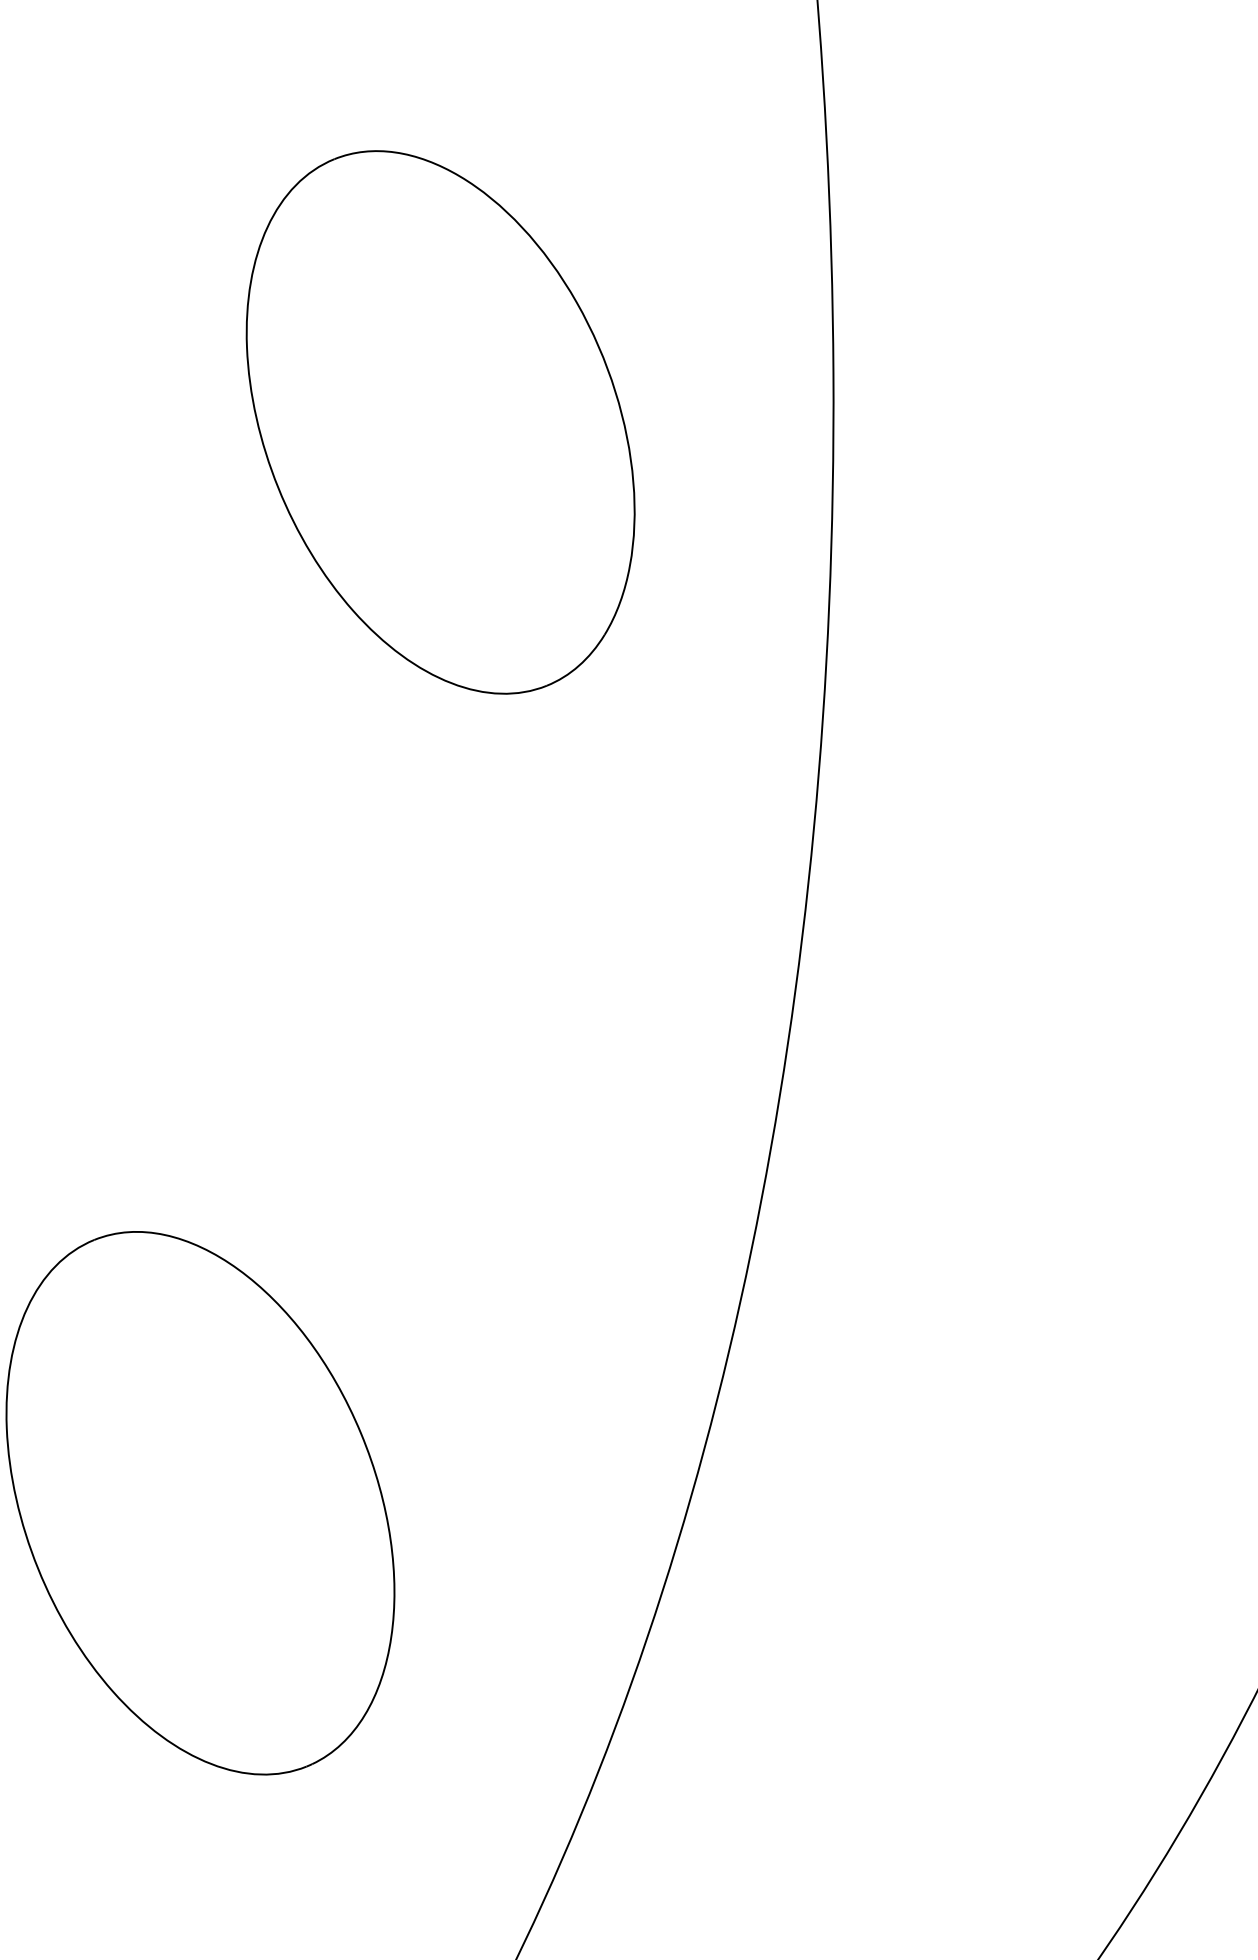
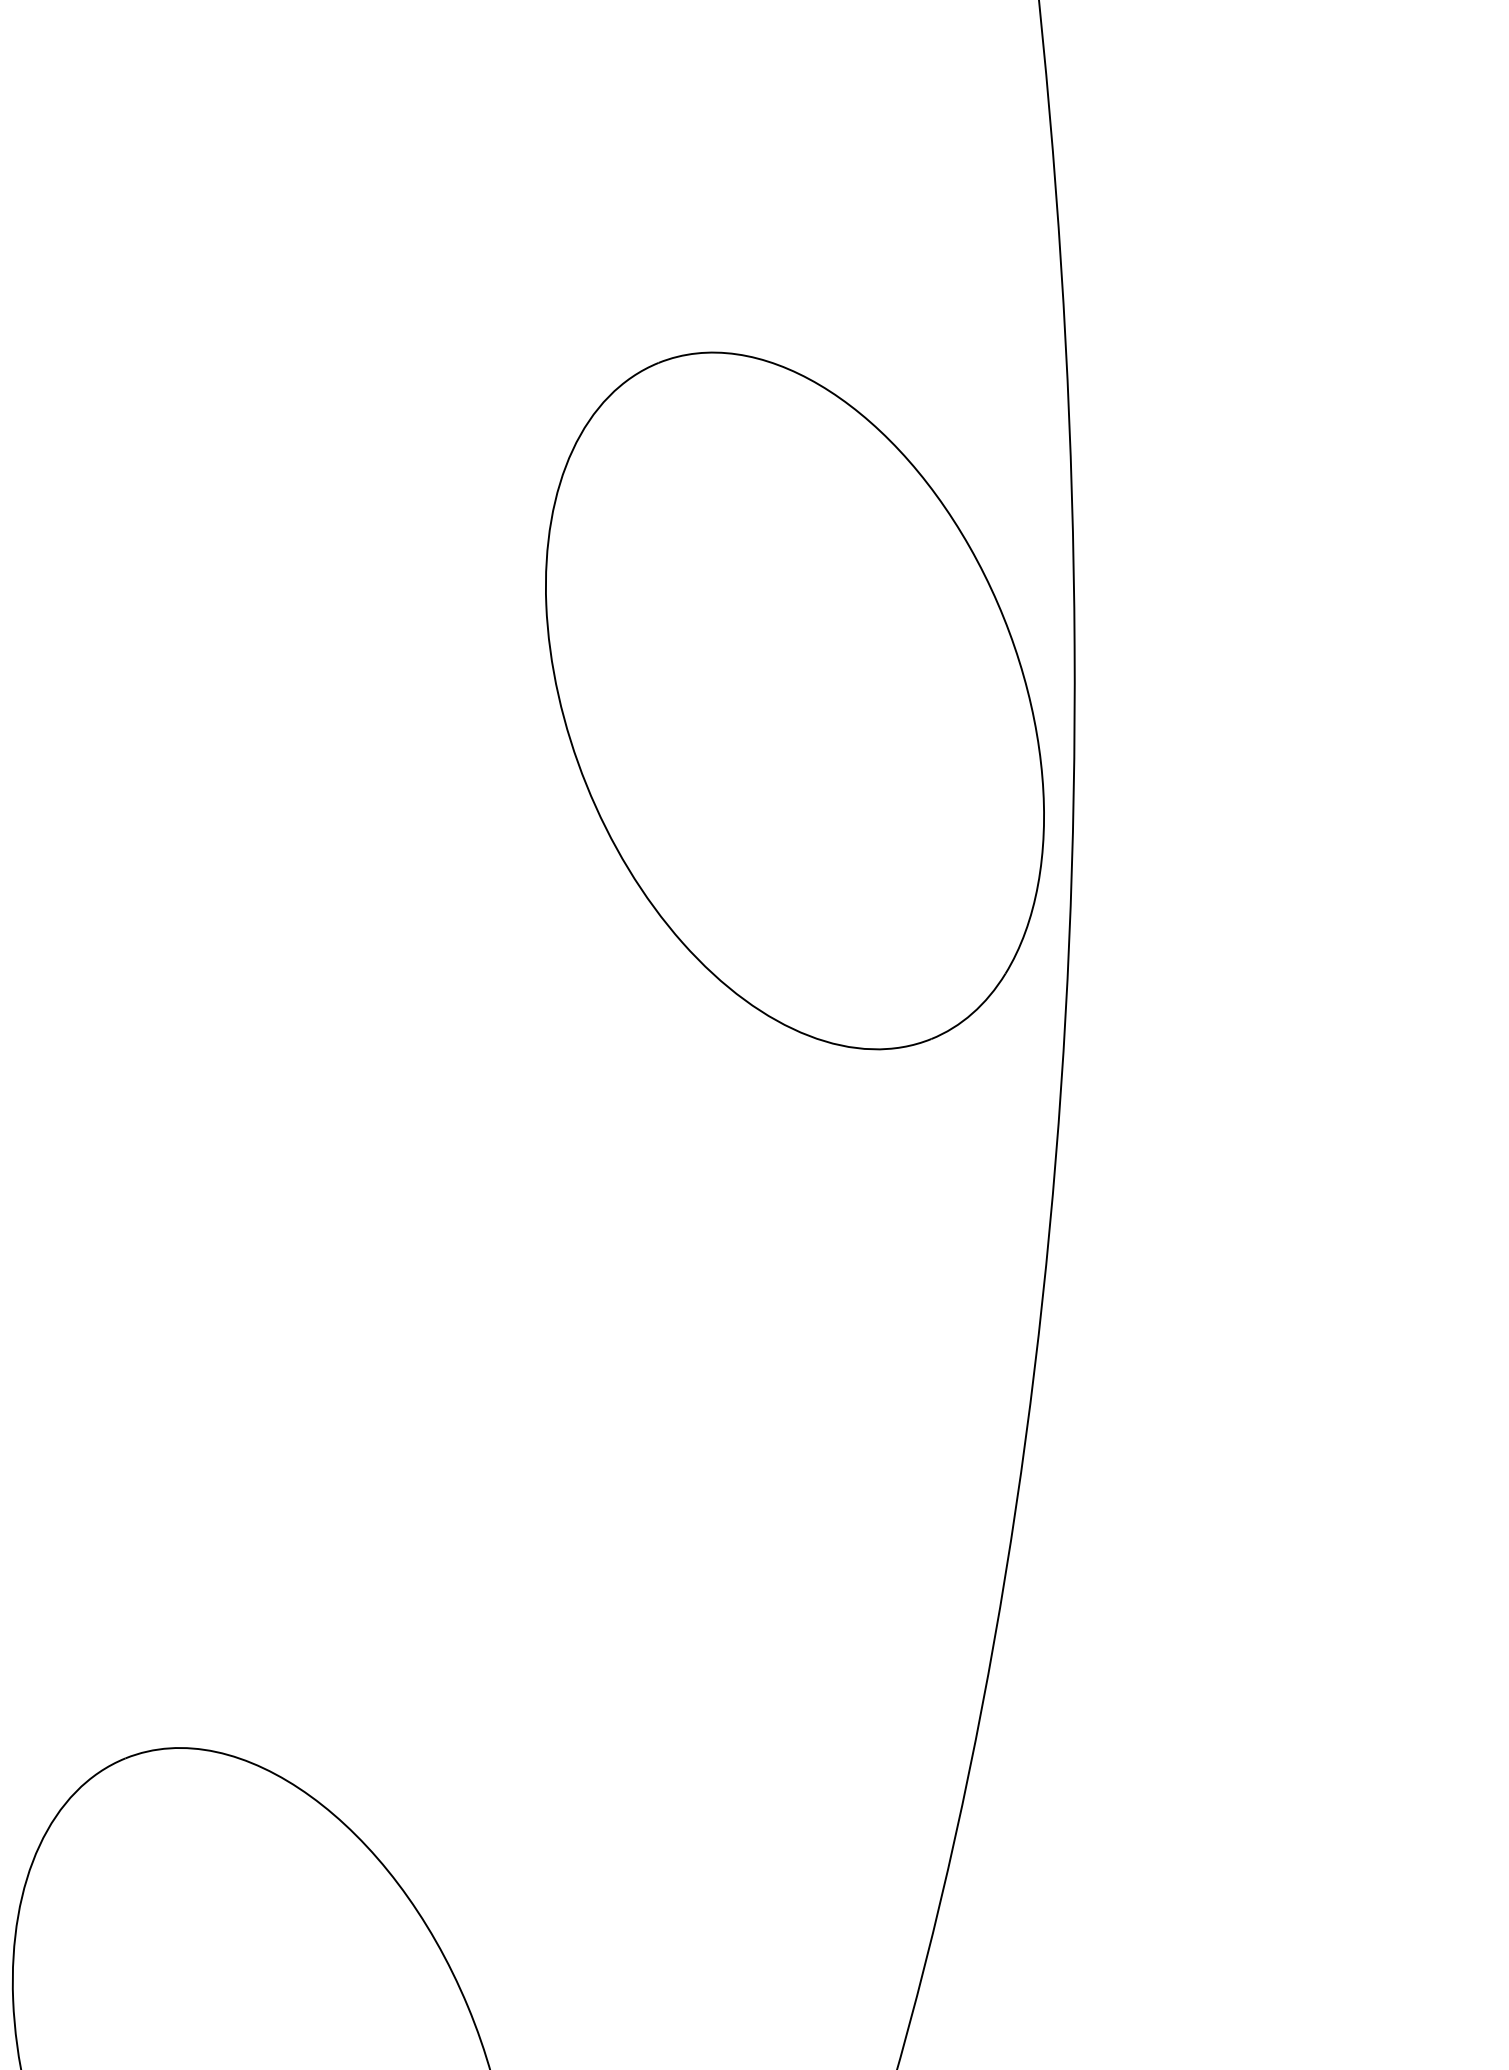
part: (440, 422) -> (794, 701), moved

